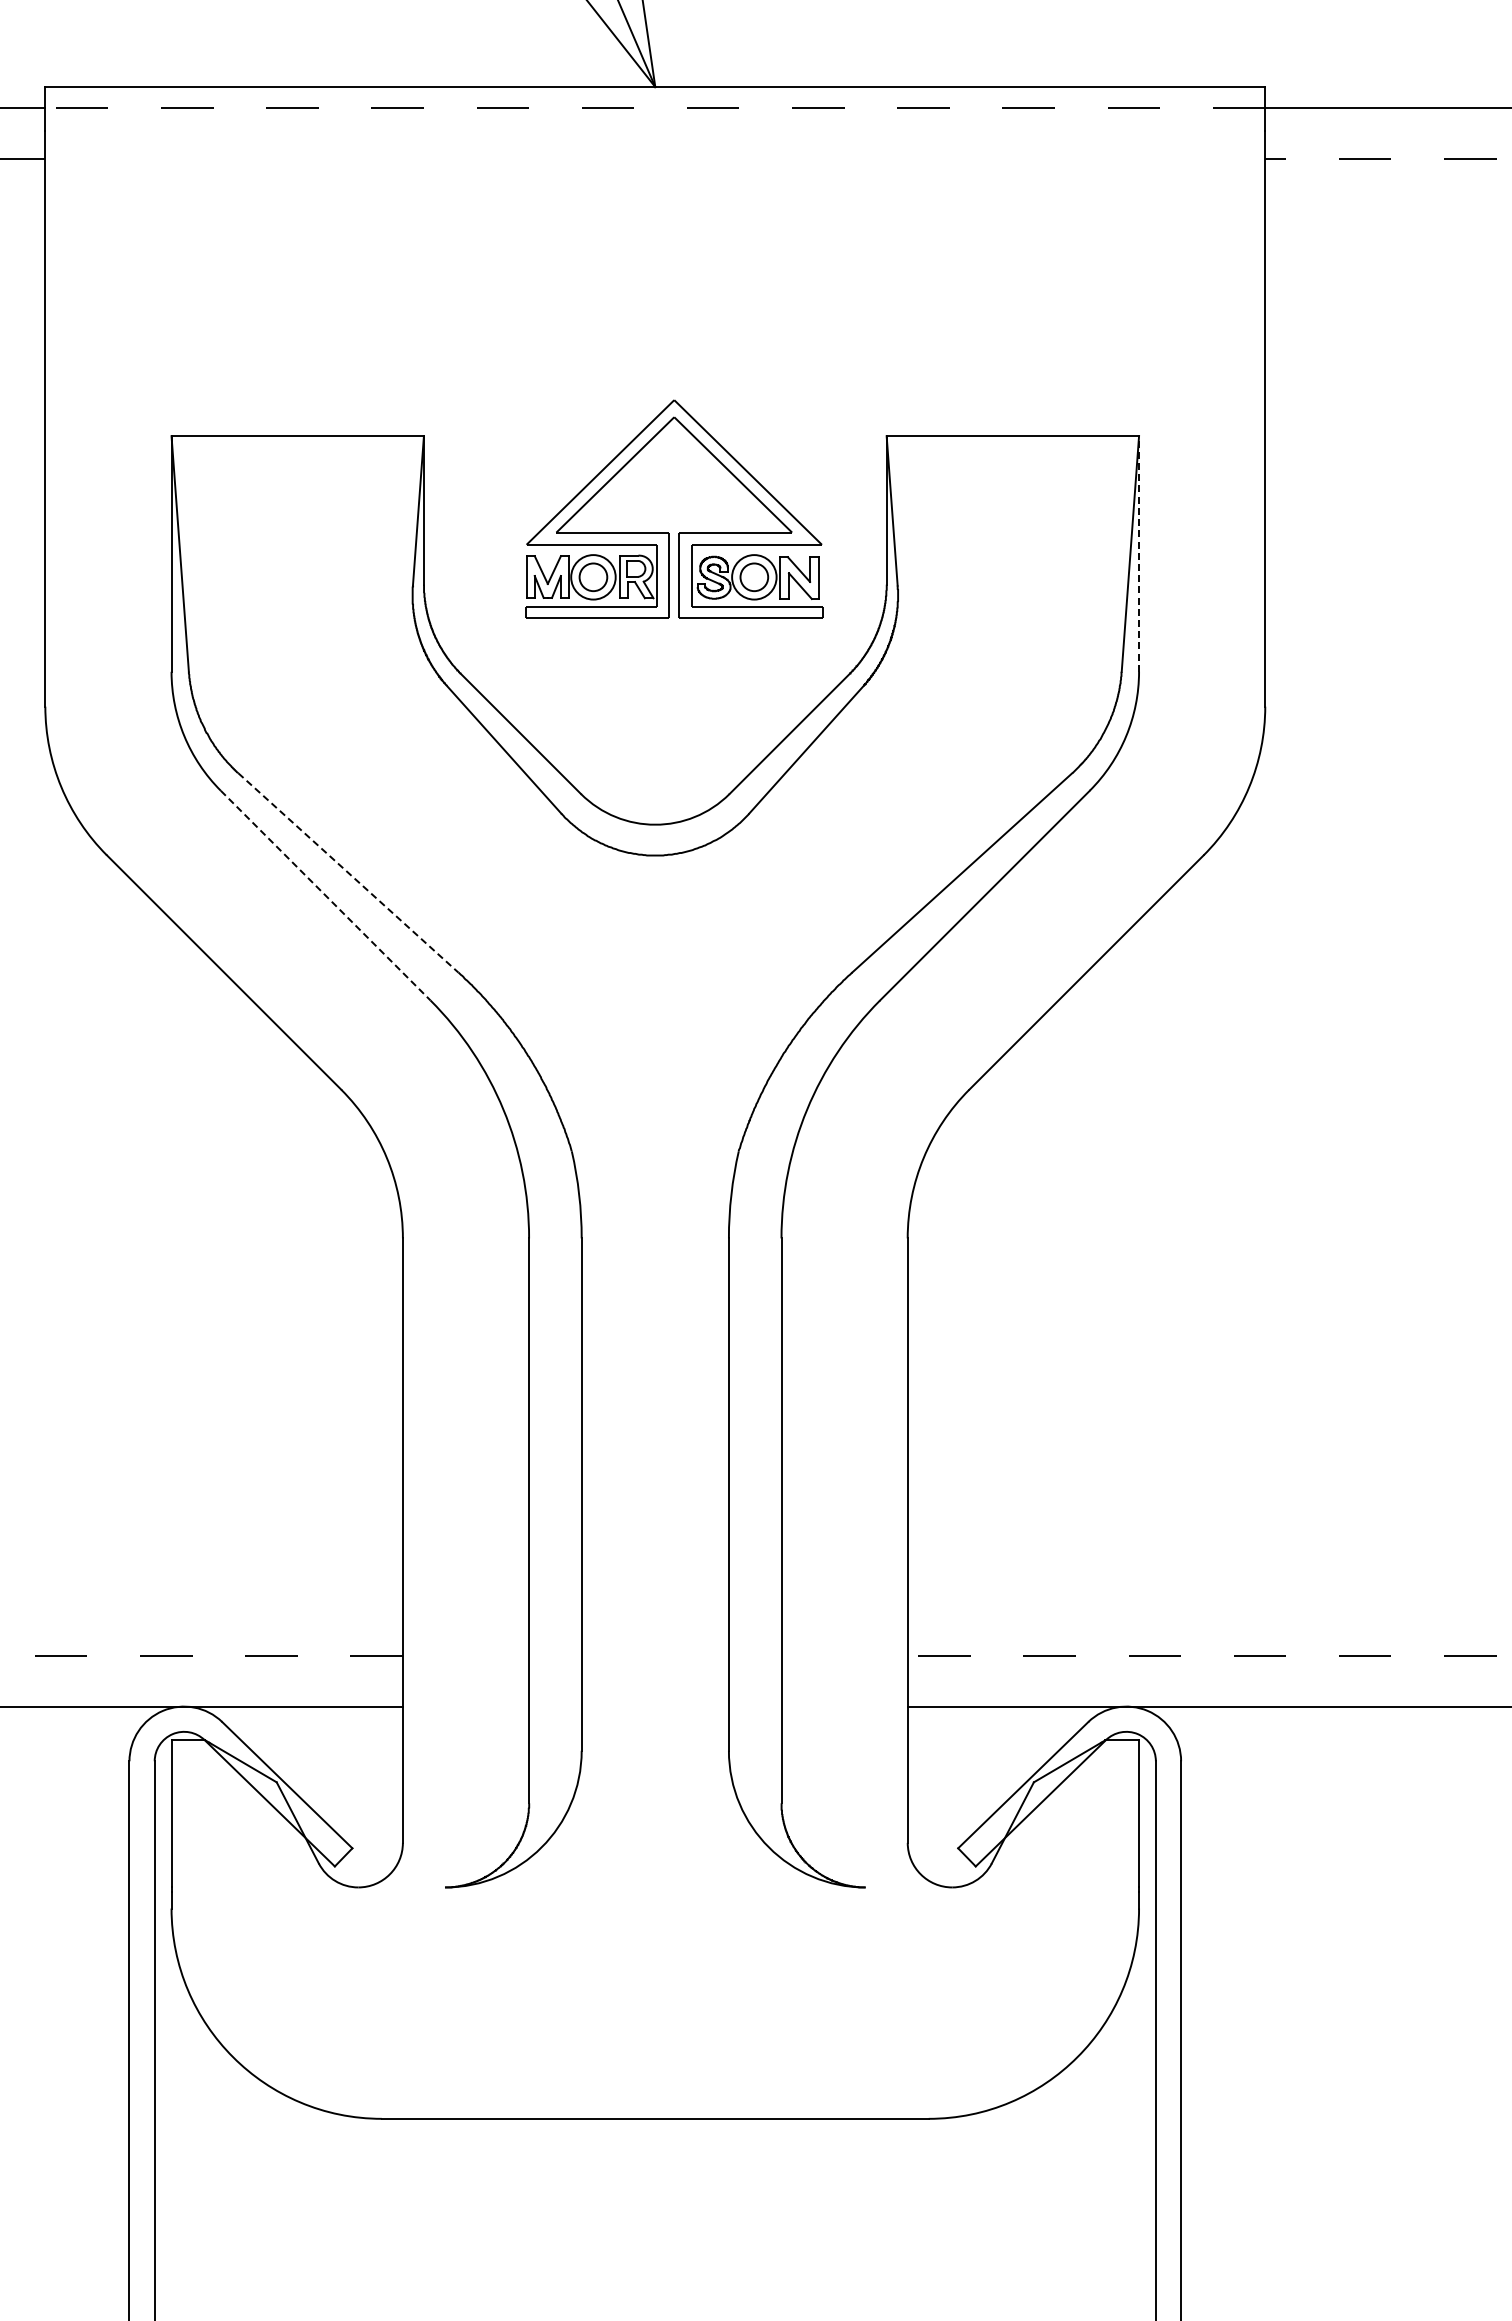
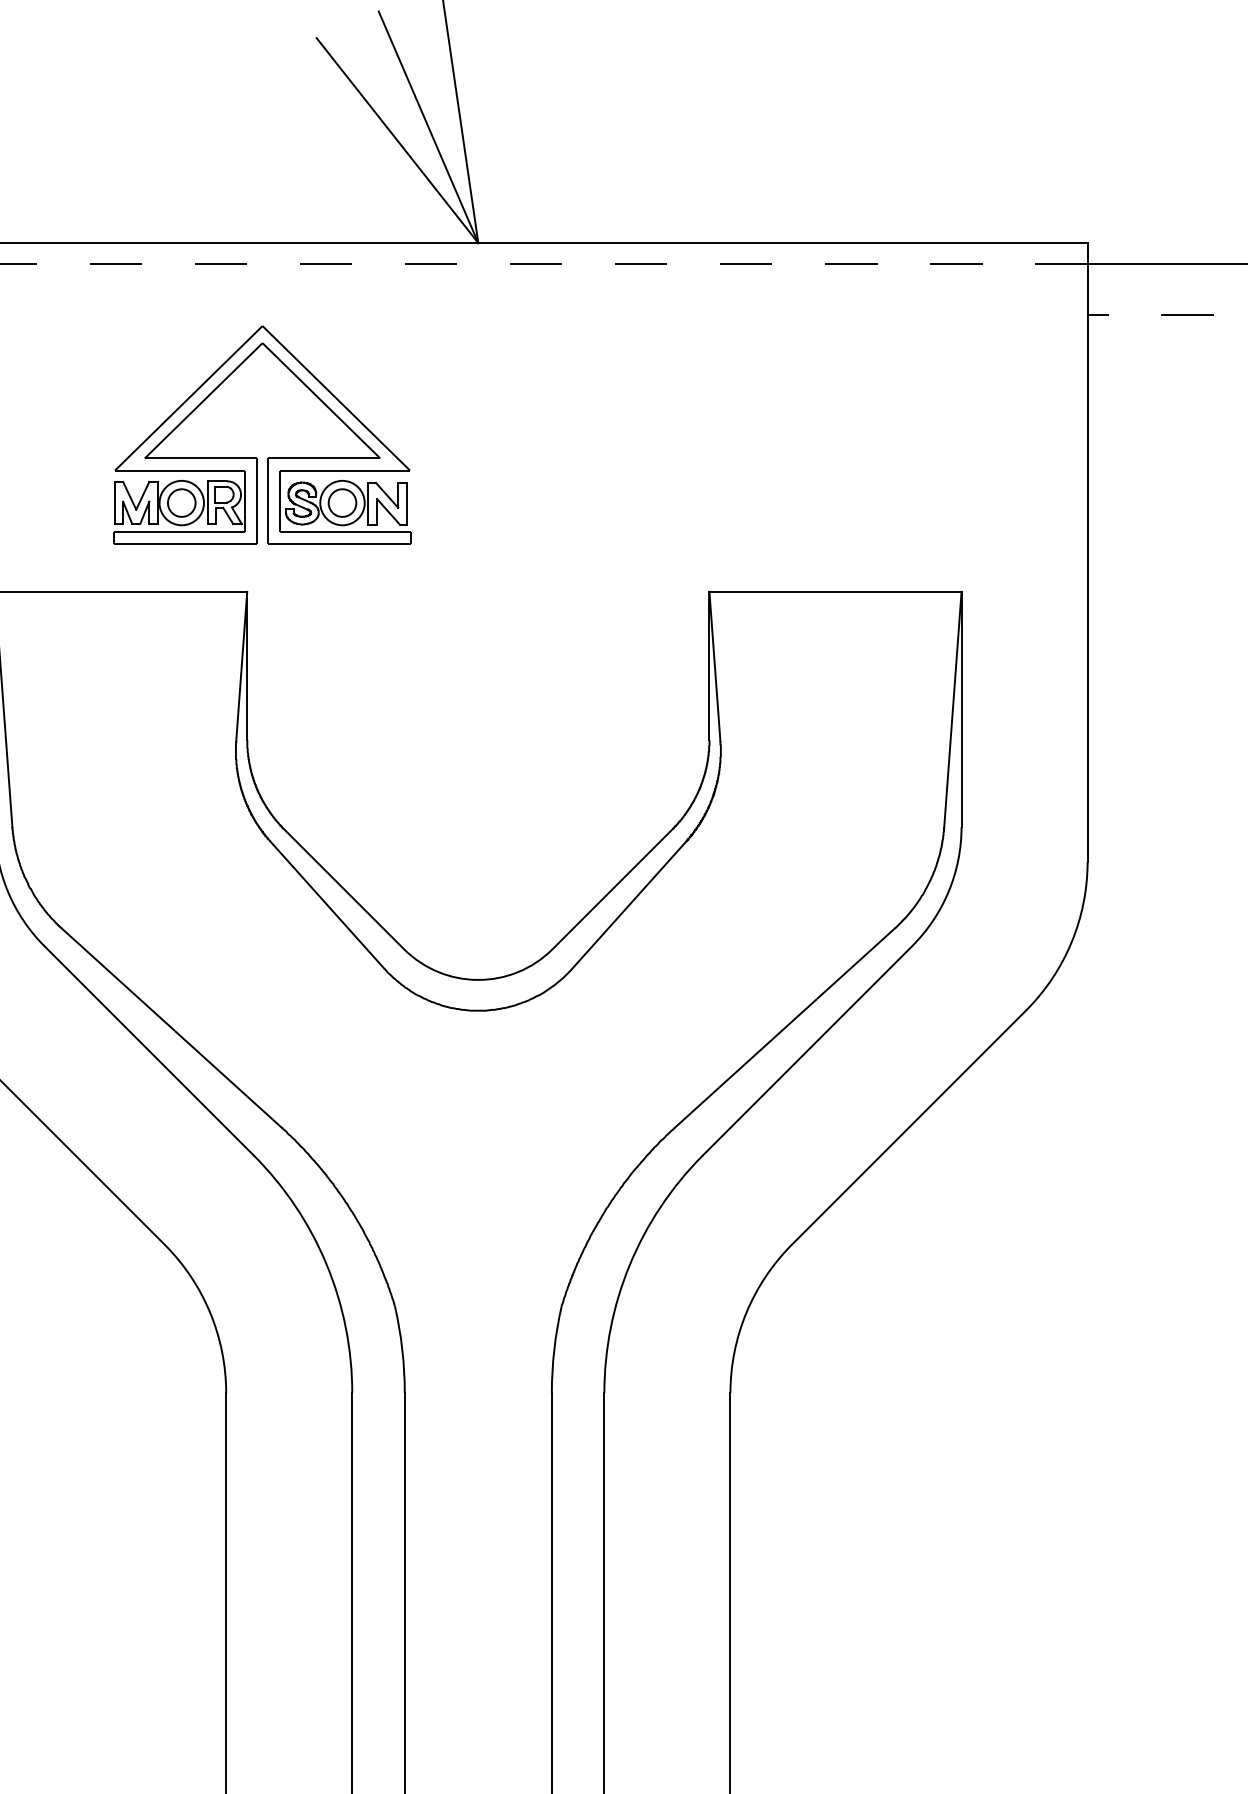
part: (679, 532) -> (267, 458), moved
line: (1139, 554) -> (961, 710), dashed -> solid
line: (348, 873) -> (171, 1028), dashed -> solid
line: (326, 895) -> (149, 1050), dashed -> solid

